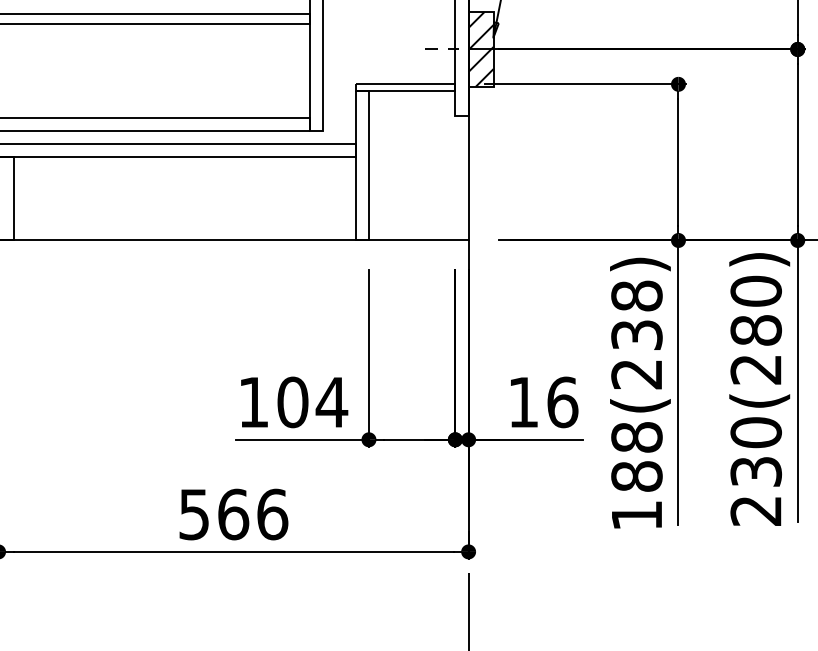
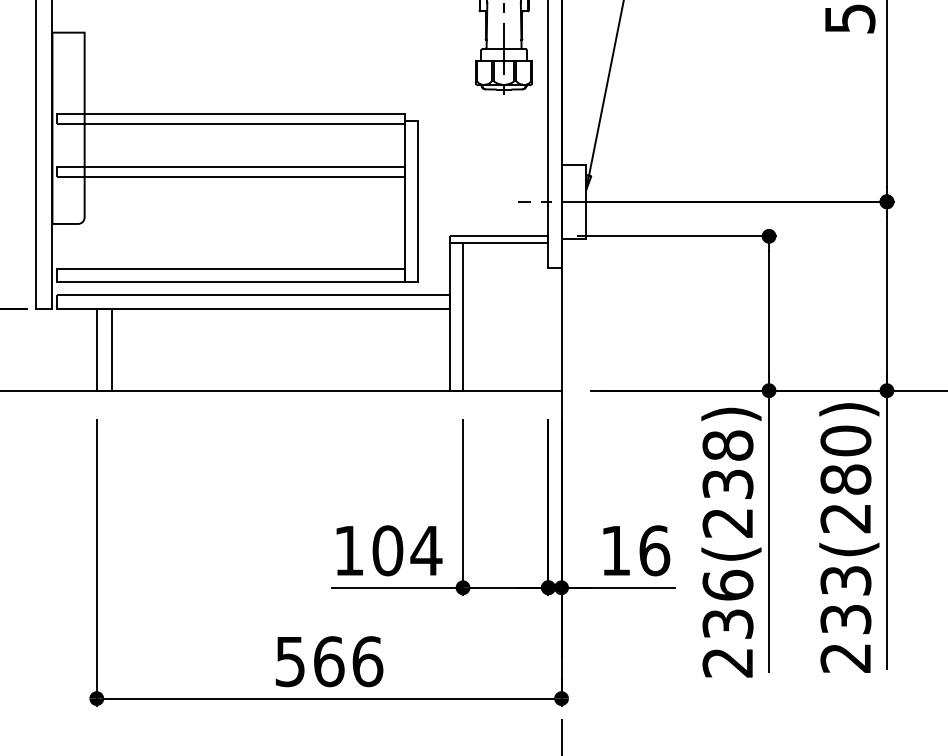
hatch: (480, 49) -> (573, 201), removed
text: (755, 432) -> (845, 580), 230(280) -> 233(280)
text: (636, 475) -> (727, 623), 188(238) -> 236(238)

